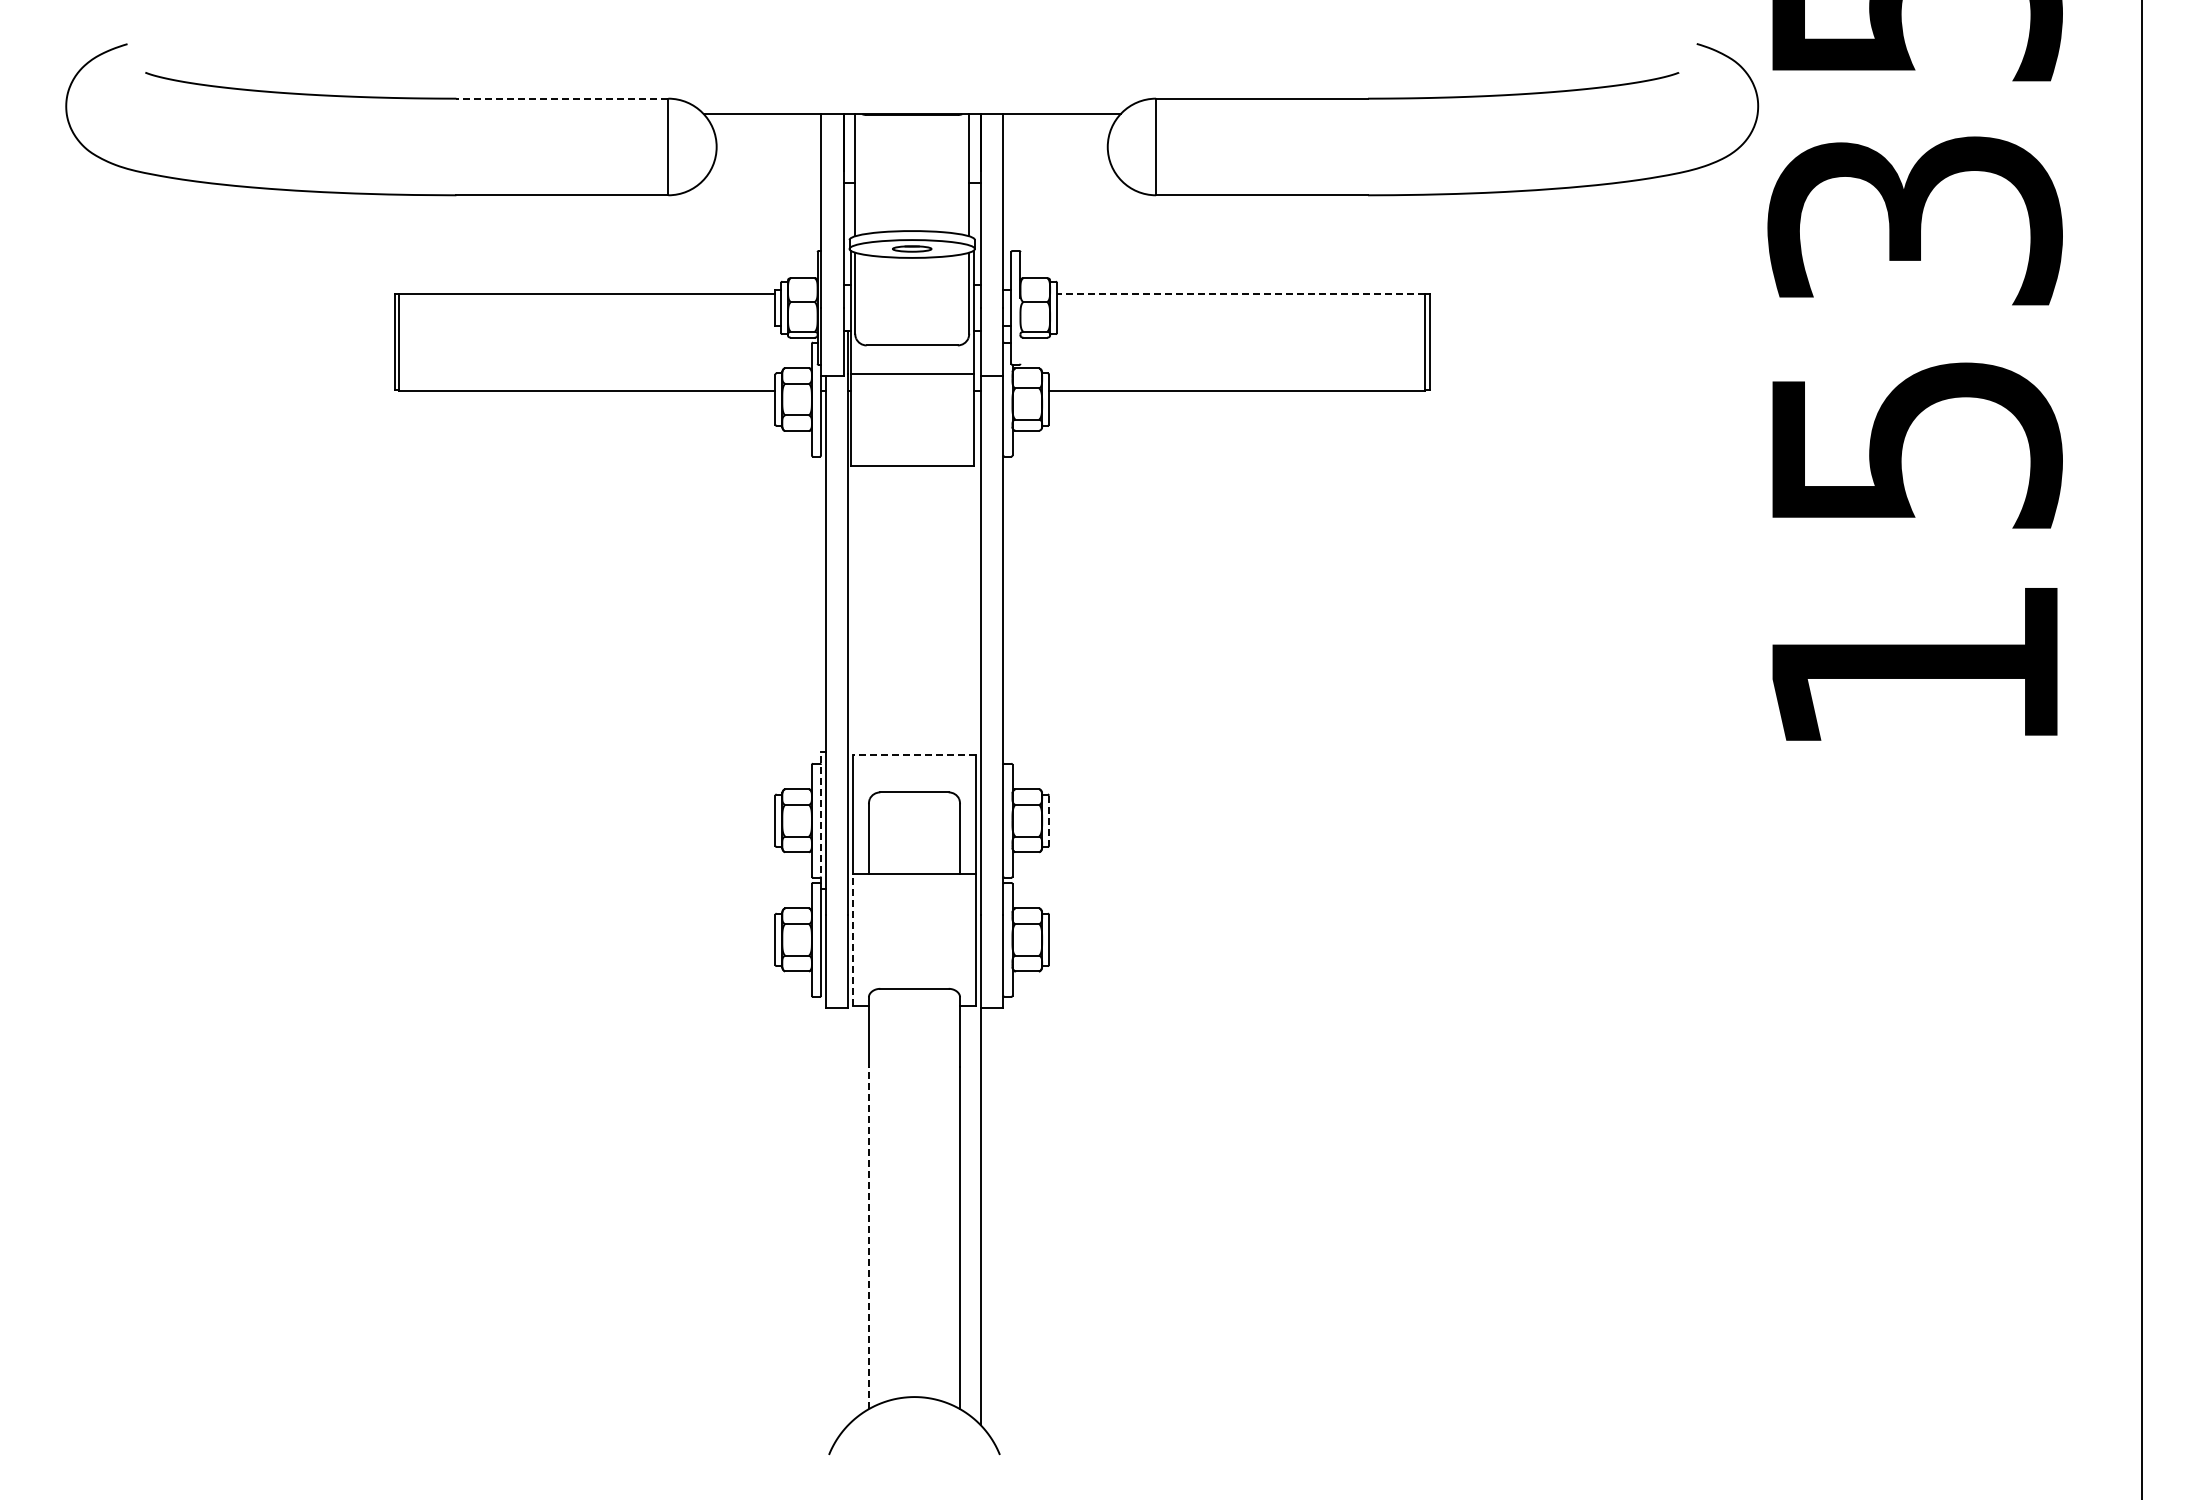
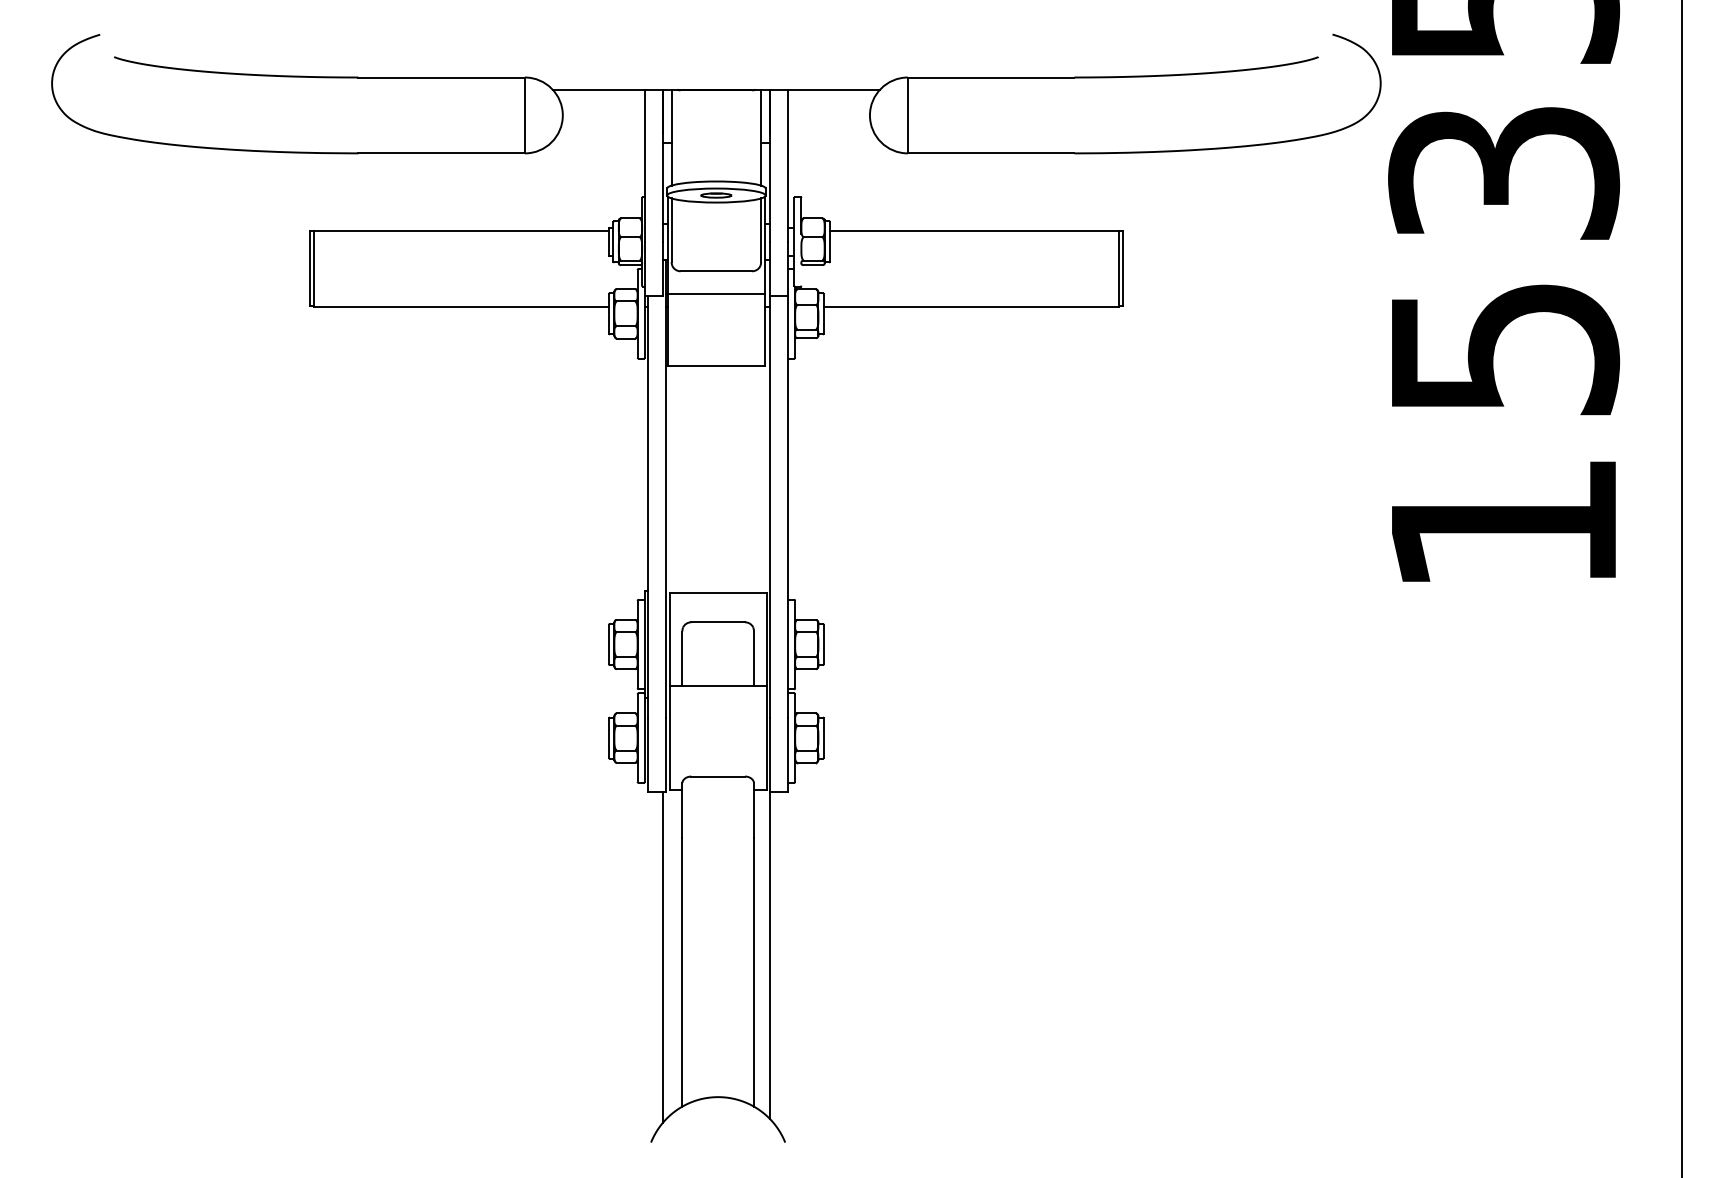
line: (562, 98) -> (441, 77), dashed -> solid
line: (1240, 293) -> (974, 230), dashed -> solid
line: (914, 754) -> (718, 592), dashed -> solid
line: (821, 818) -> (645, 642), dashed -> solid
line: (1048, 821) -> (823, 645), dashed -> solid
line: (852, 939) -> (669, 737), dashed -> solid
line: (843, 1219) -> (662, 957), added
line: (868, 1237) -> (682, 971), dashed -> solid

